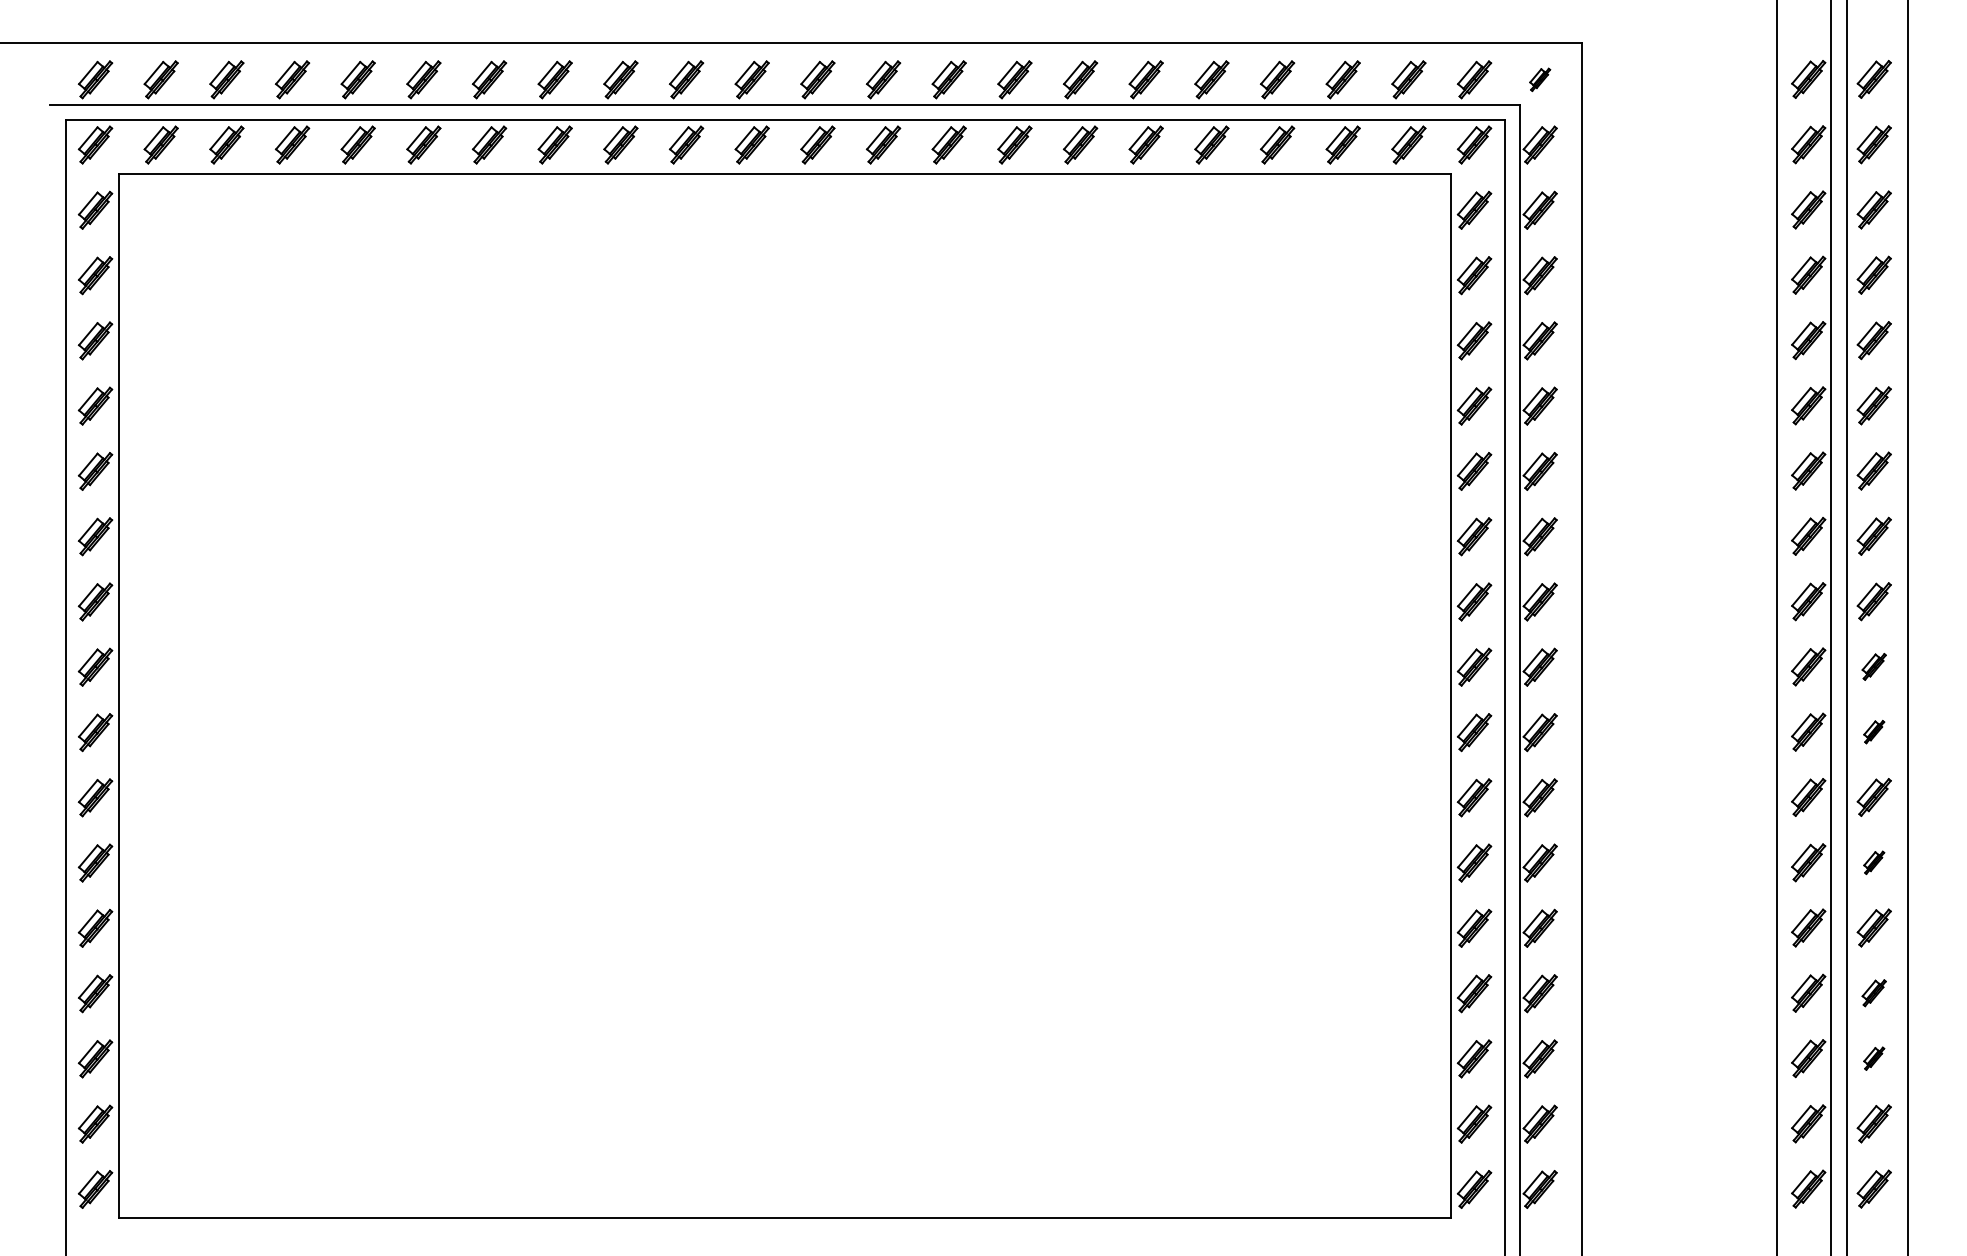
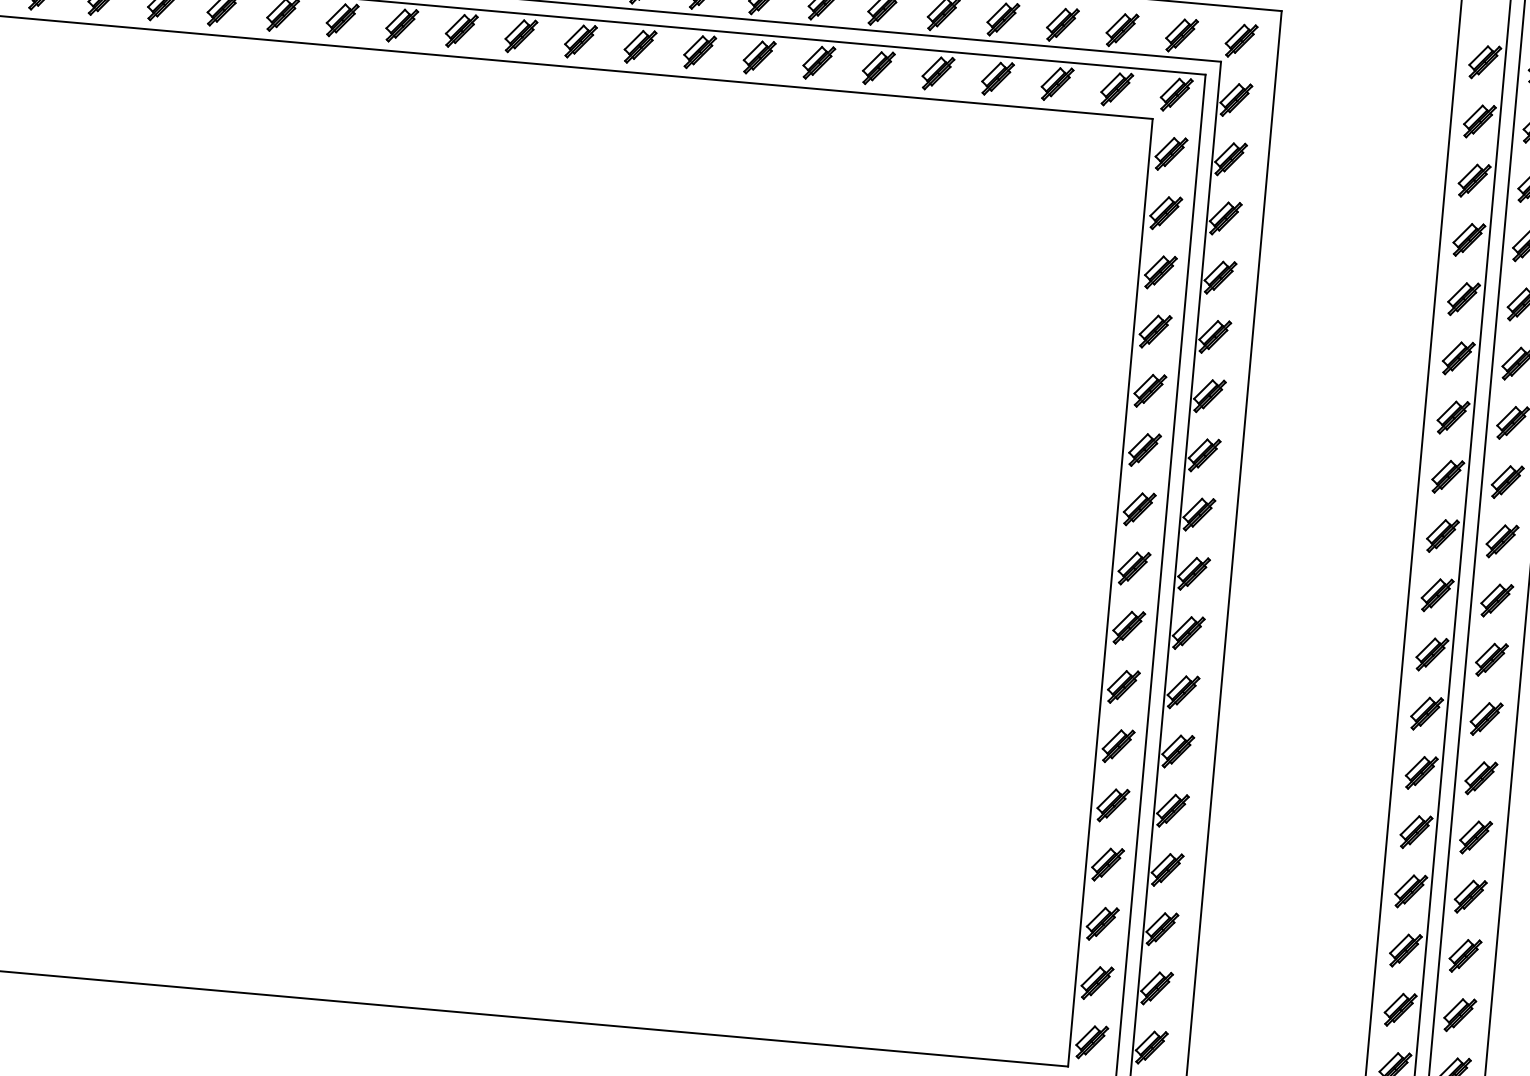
part: (1539, 79) -> (1240, 40), size x1.67
part: (1873, 666) -> (1496, 600), size x1.43
part: (1873, 731) -> (1490, 659), size x1.67
part: (1873, 862) -> (1480, 778), size x1.67
part: (1873, 992) -> (1469, 896), size x1.43
part: (1873, 1058) -> (1464, 955), size x1.67

